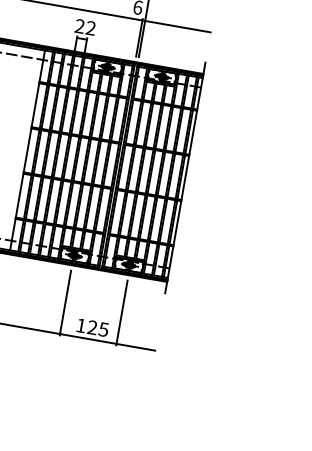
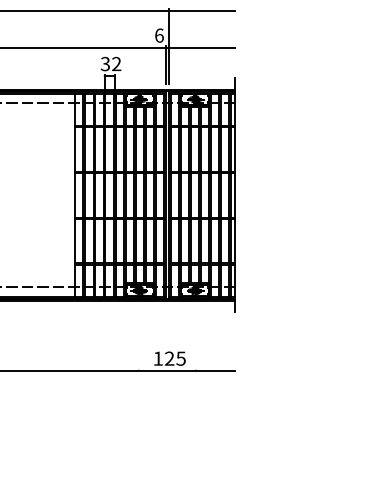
text: (79, 26) -> (105, 64), 22 -> 32
line: (65, 302) -> (138, 338), removed
line: (122, 312) -> (196, 338), removed

